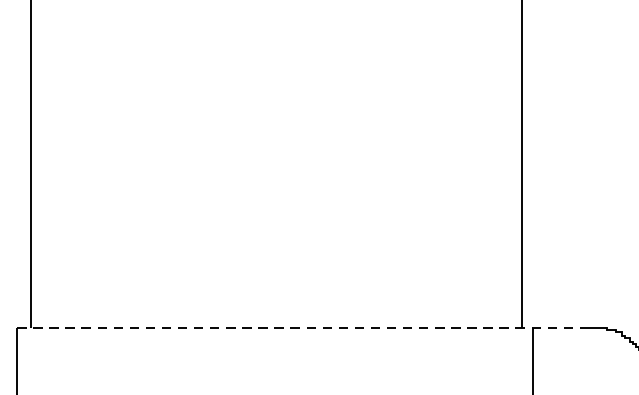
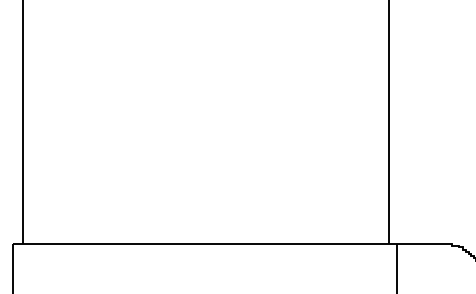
line: (302, 327) -> (225, 243), dashed -> solid

